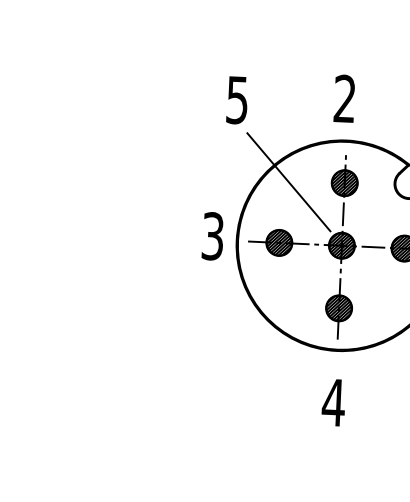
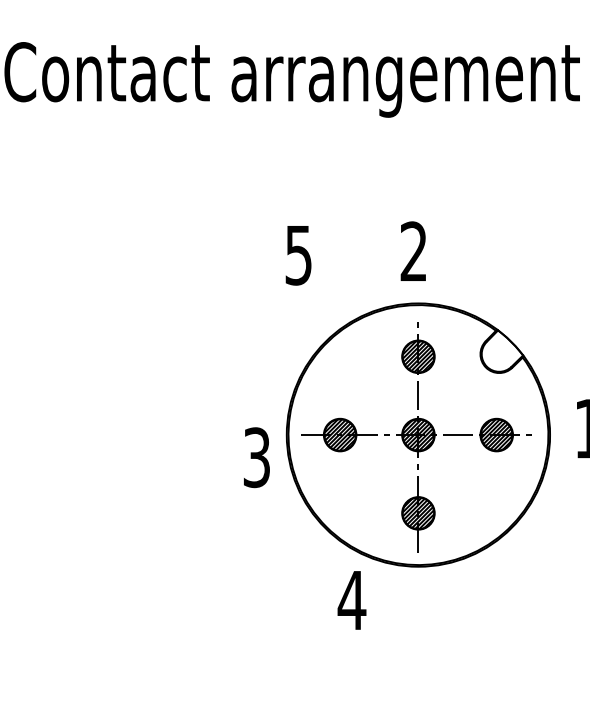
text: (237, 100) -> (298, 255), moved
line: (288, 181) -> (348, 358), removed
text: (212, 236) -> (256, 457), moved
text: (333, 402) -> (351, 600), moved

